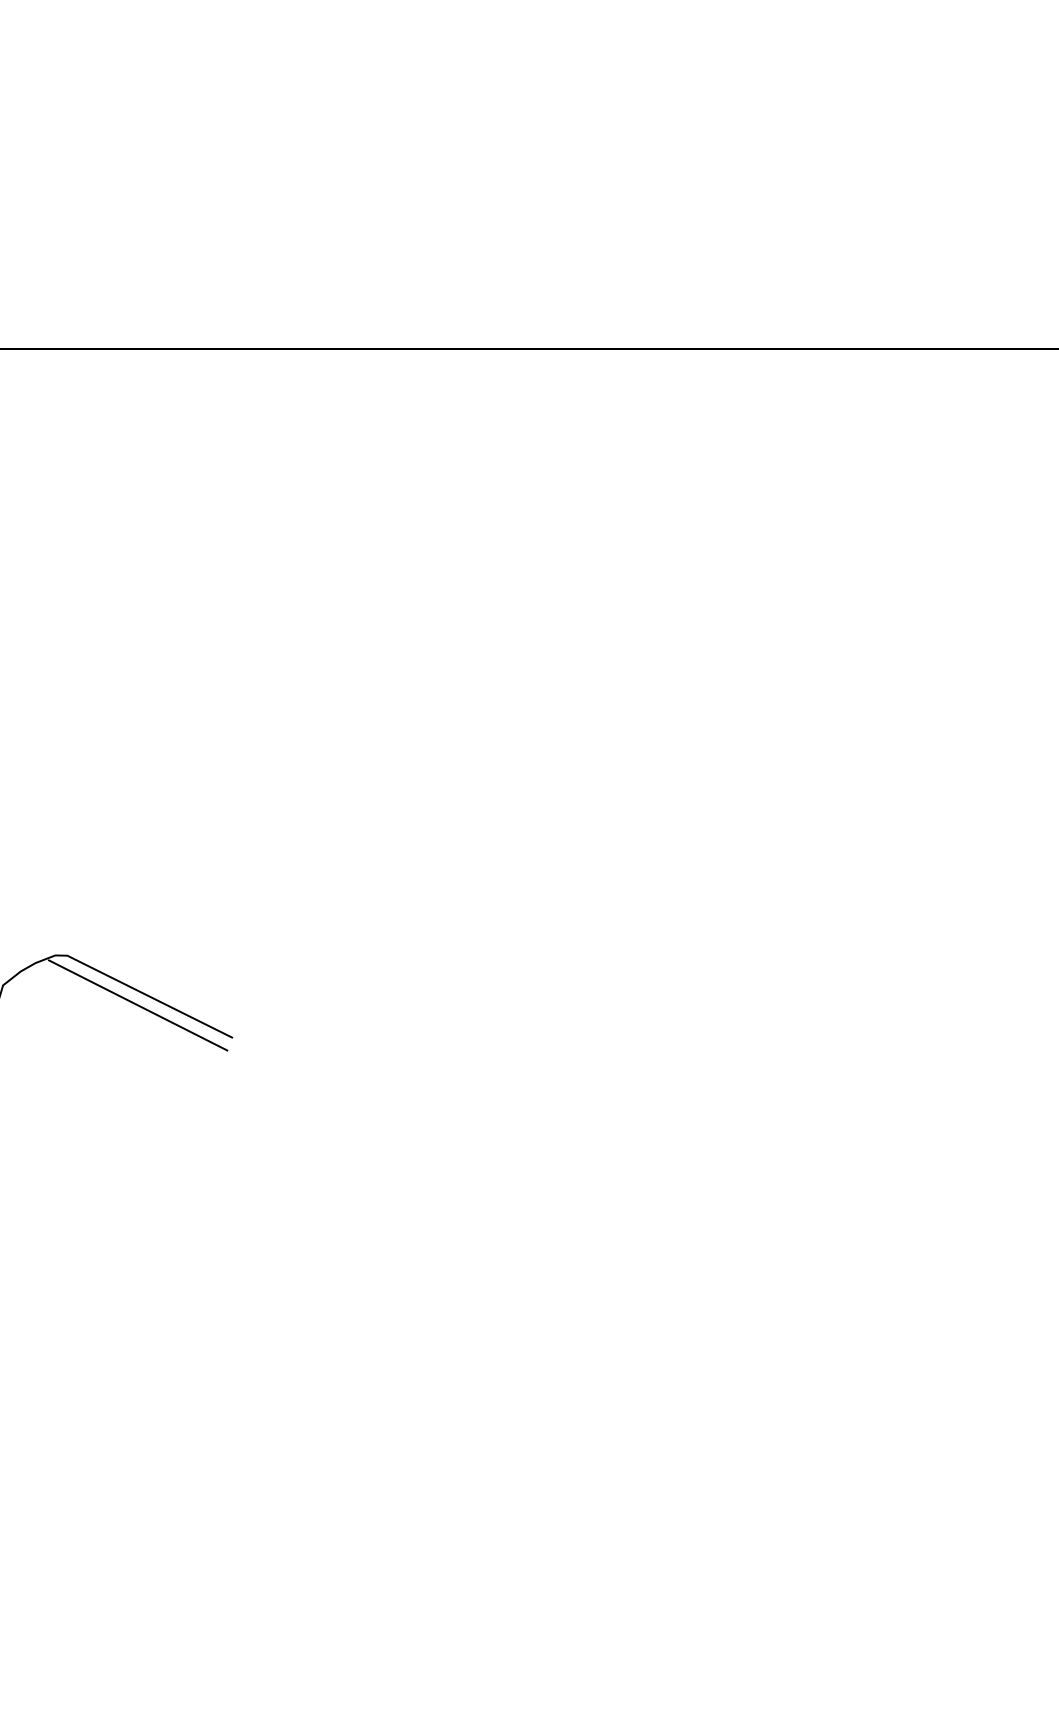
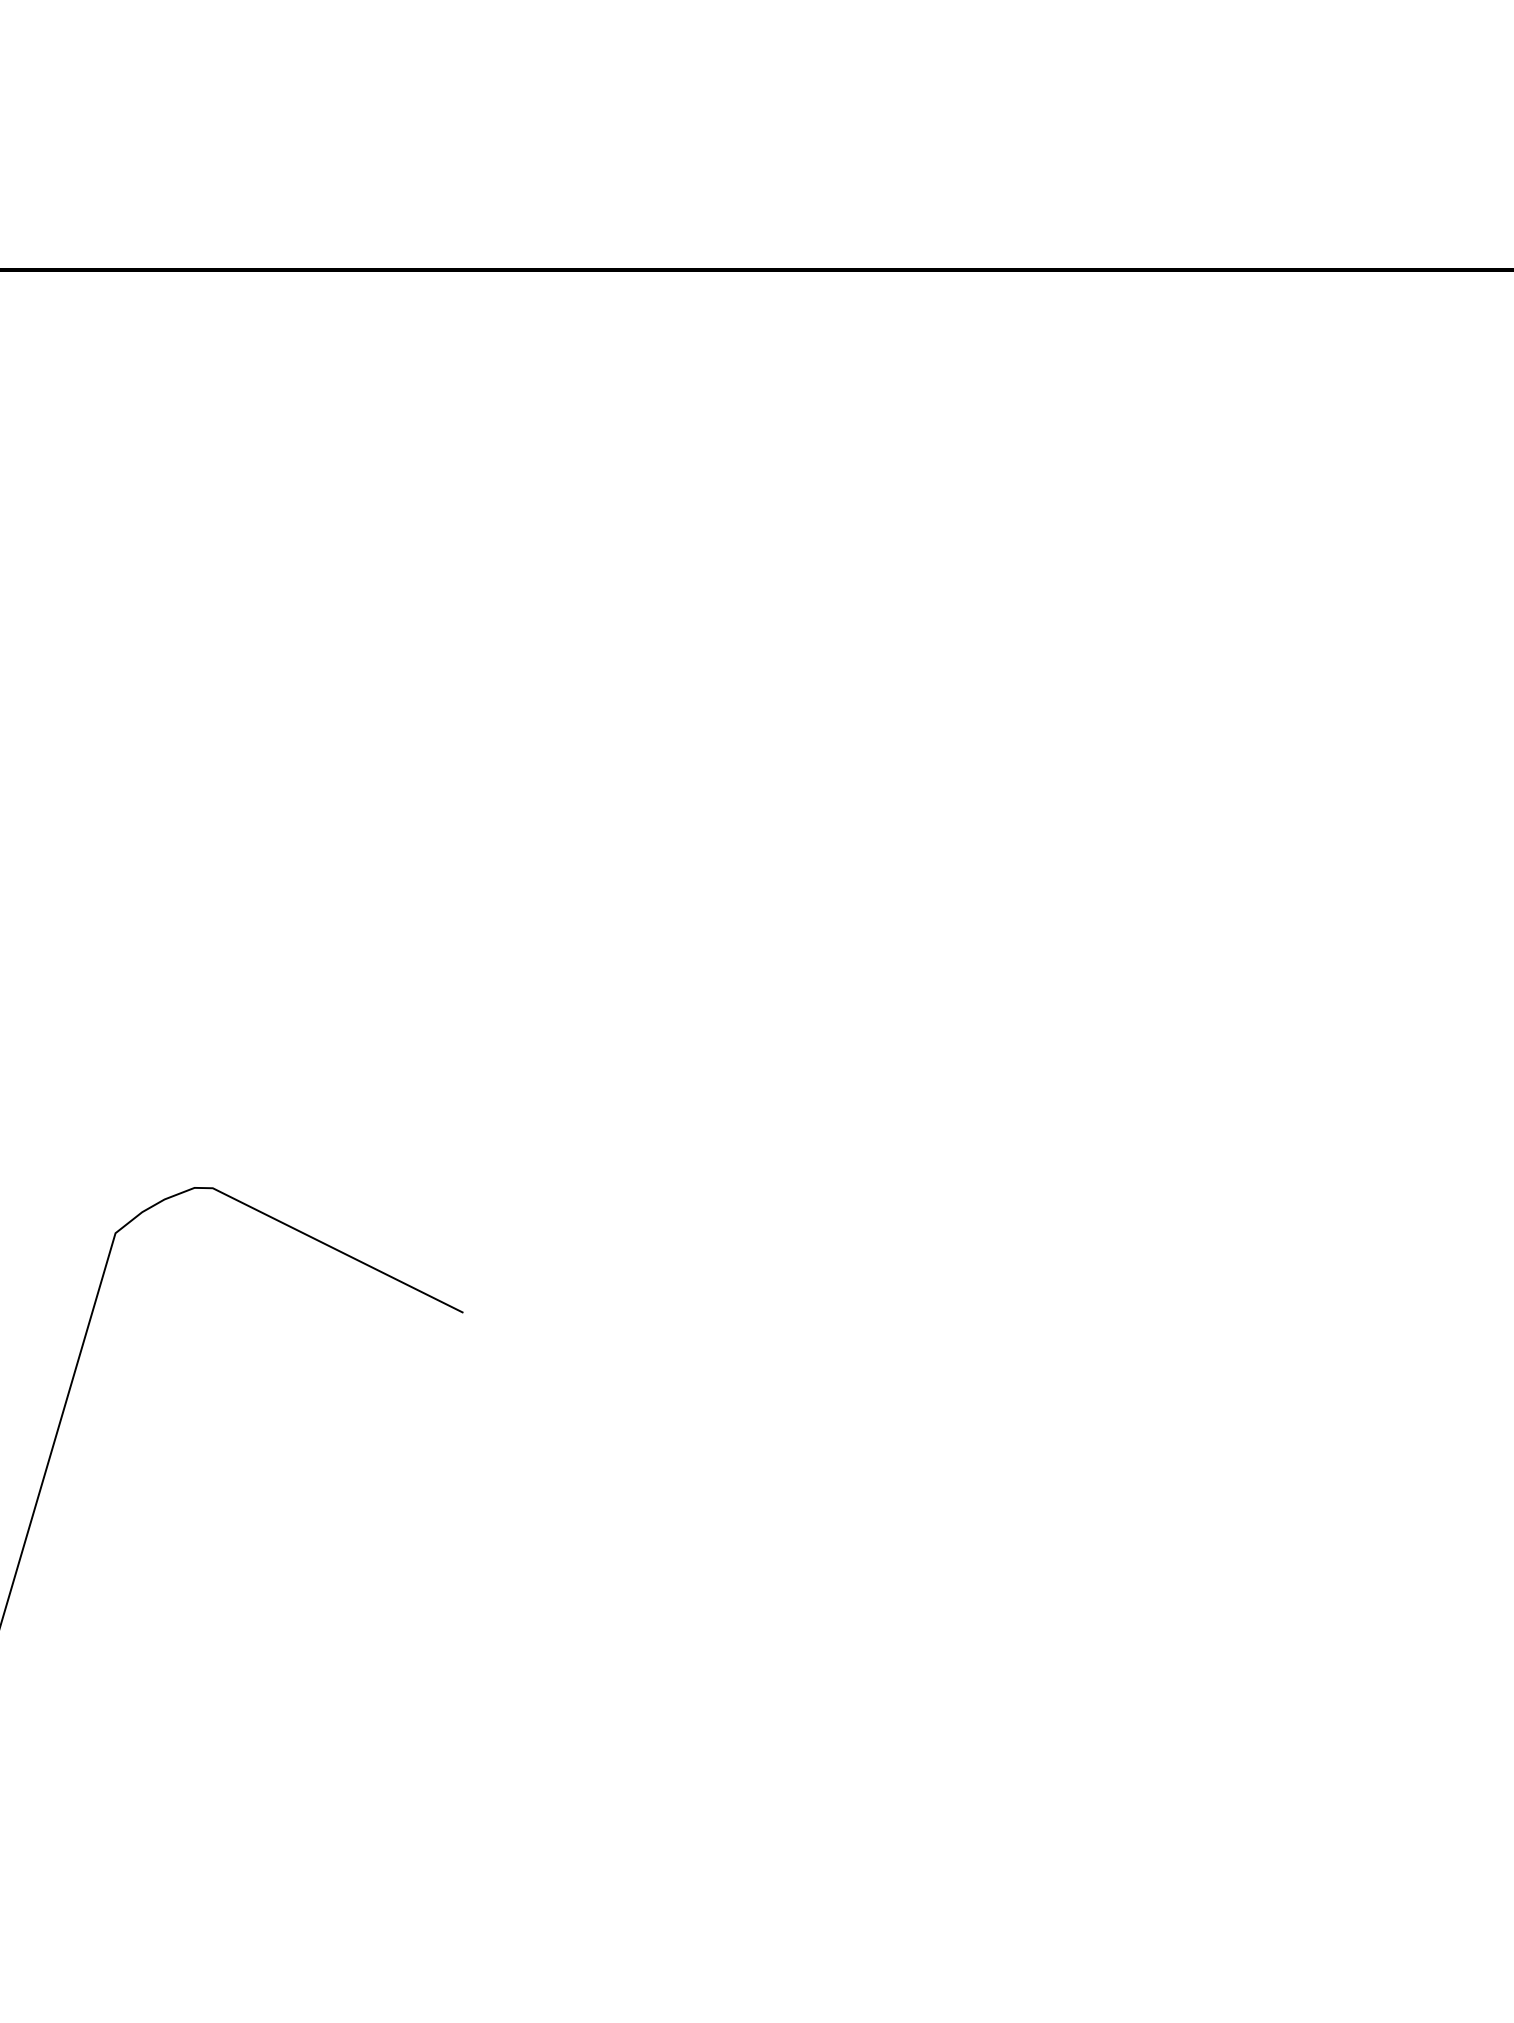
line: (138, 1005) -> (320, 1263), removed

